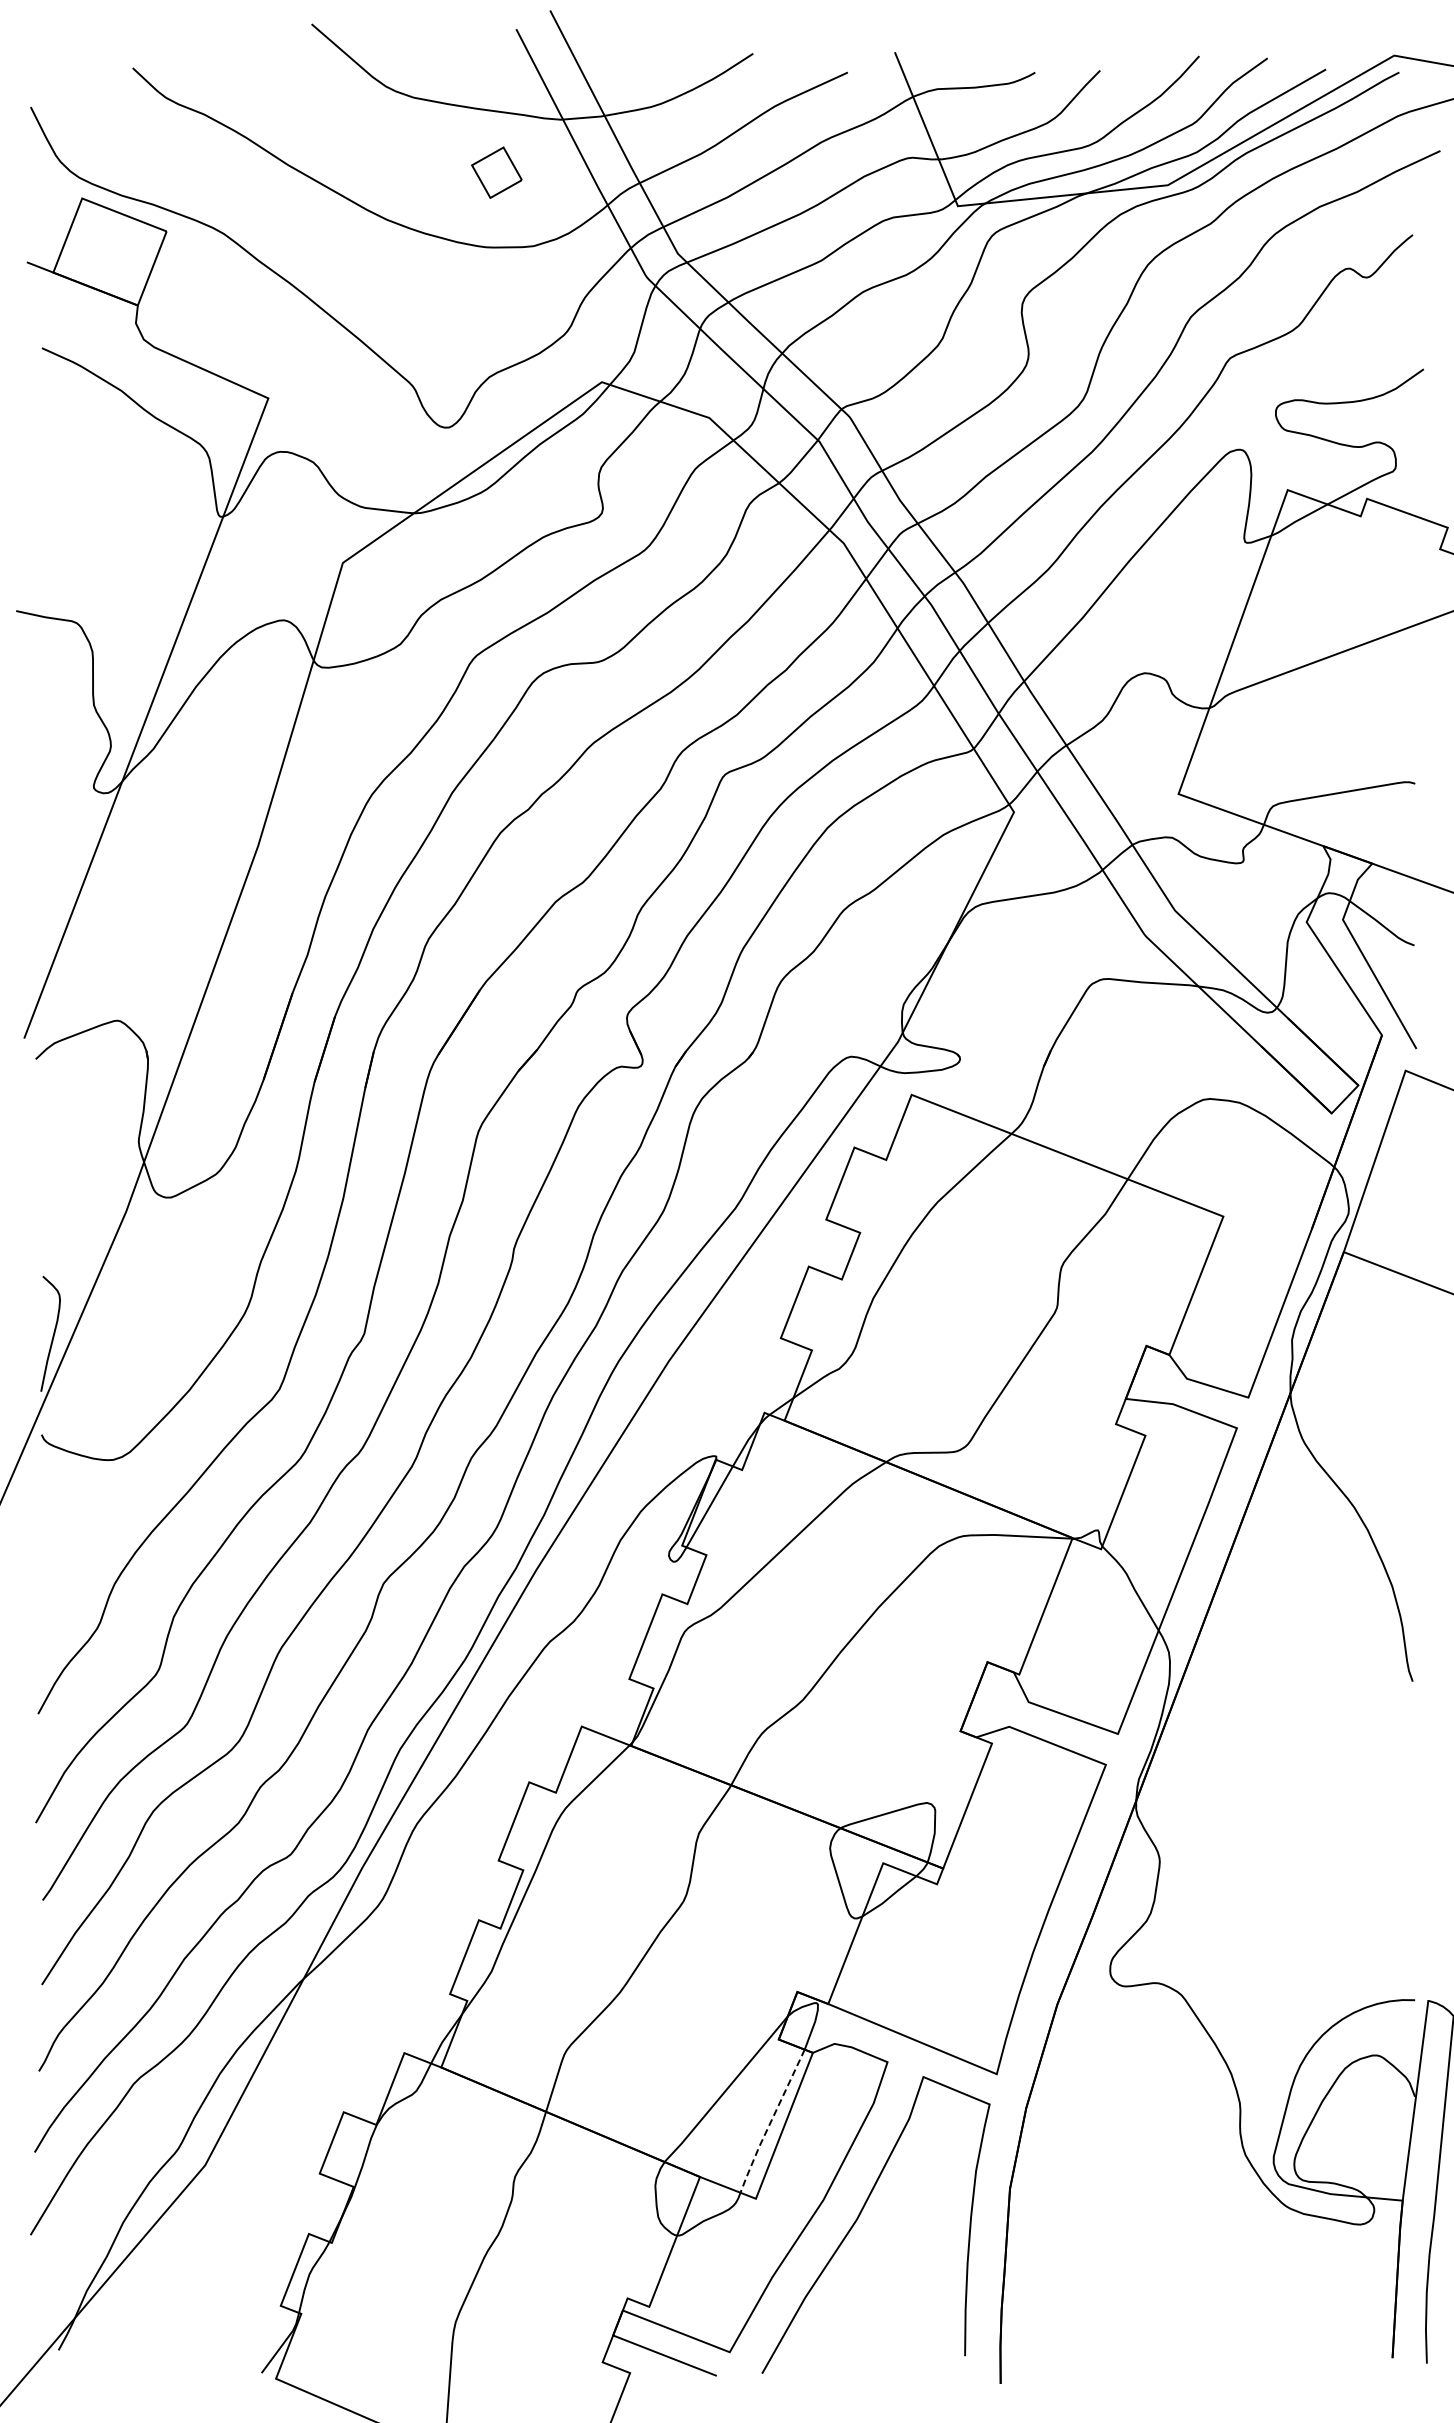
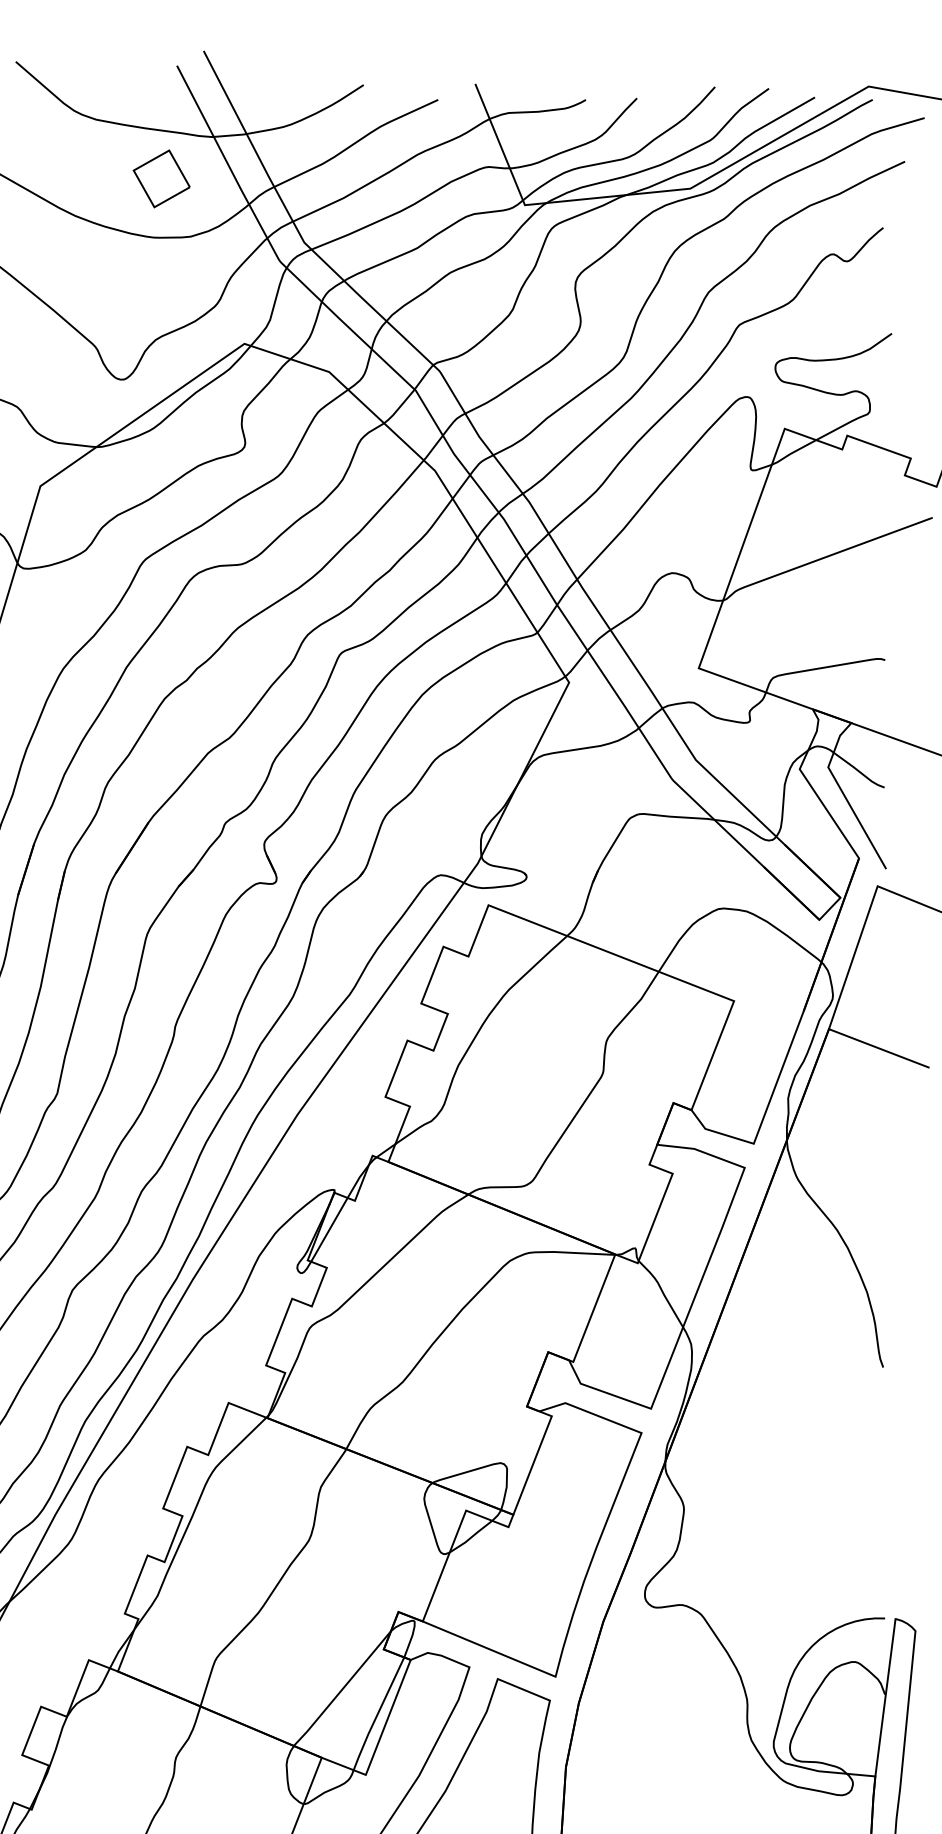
part: (496, 172) -> (161, 178), size x1.43
line: (770, 2122) -> (377, 1714), dashed -> solid

